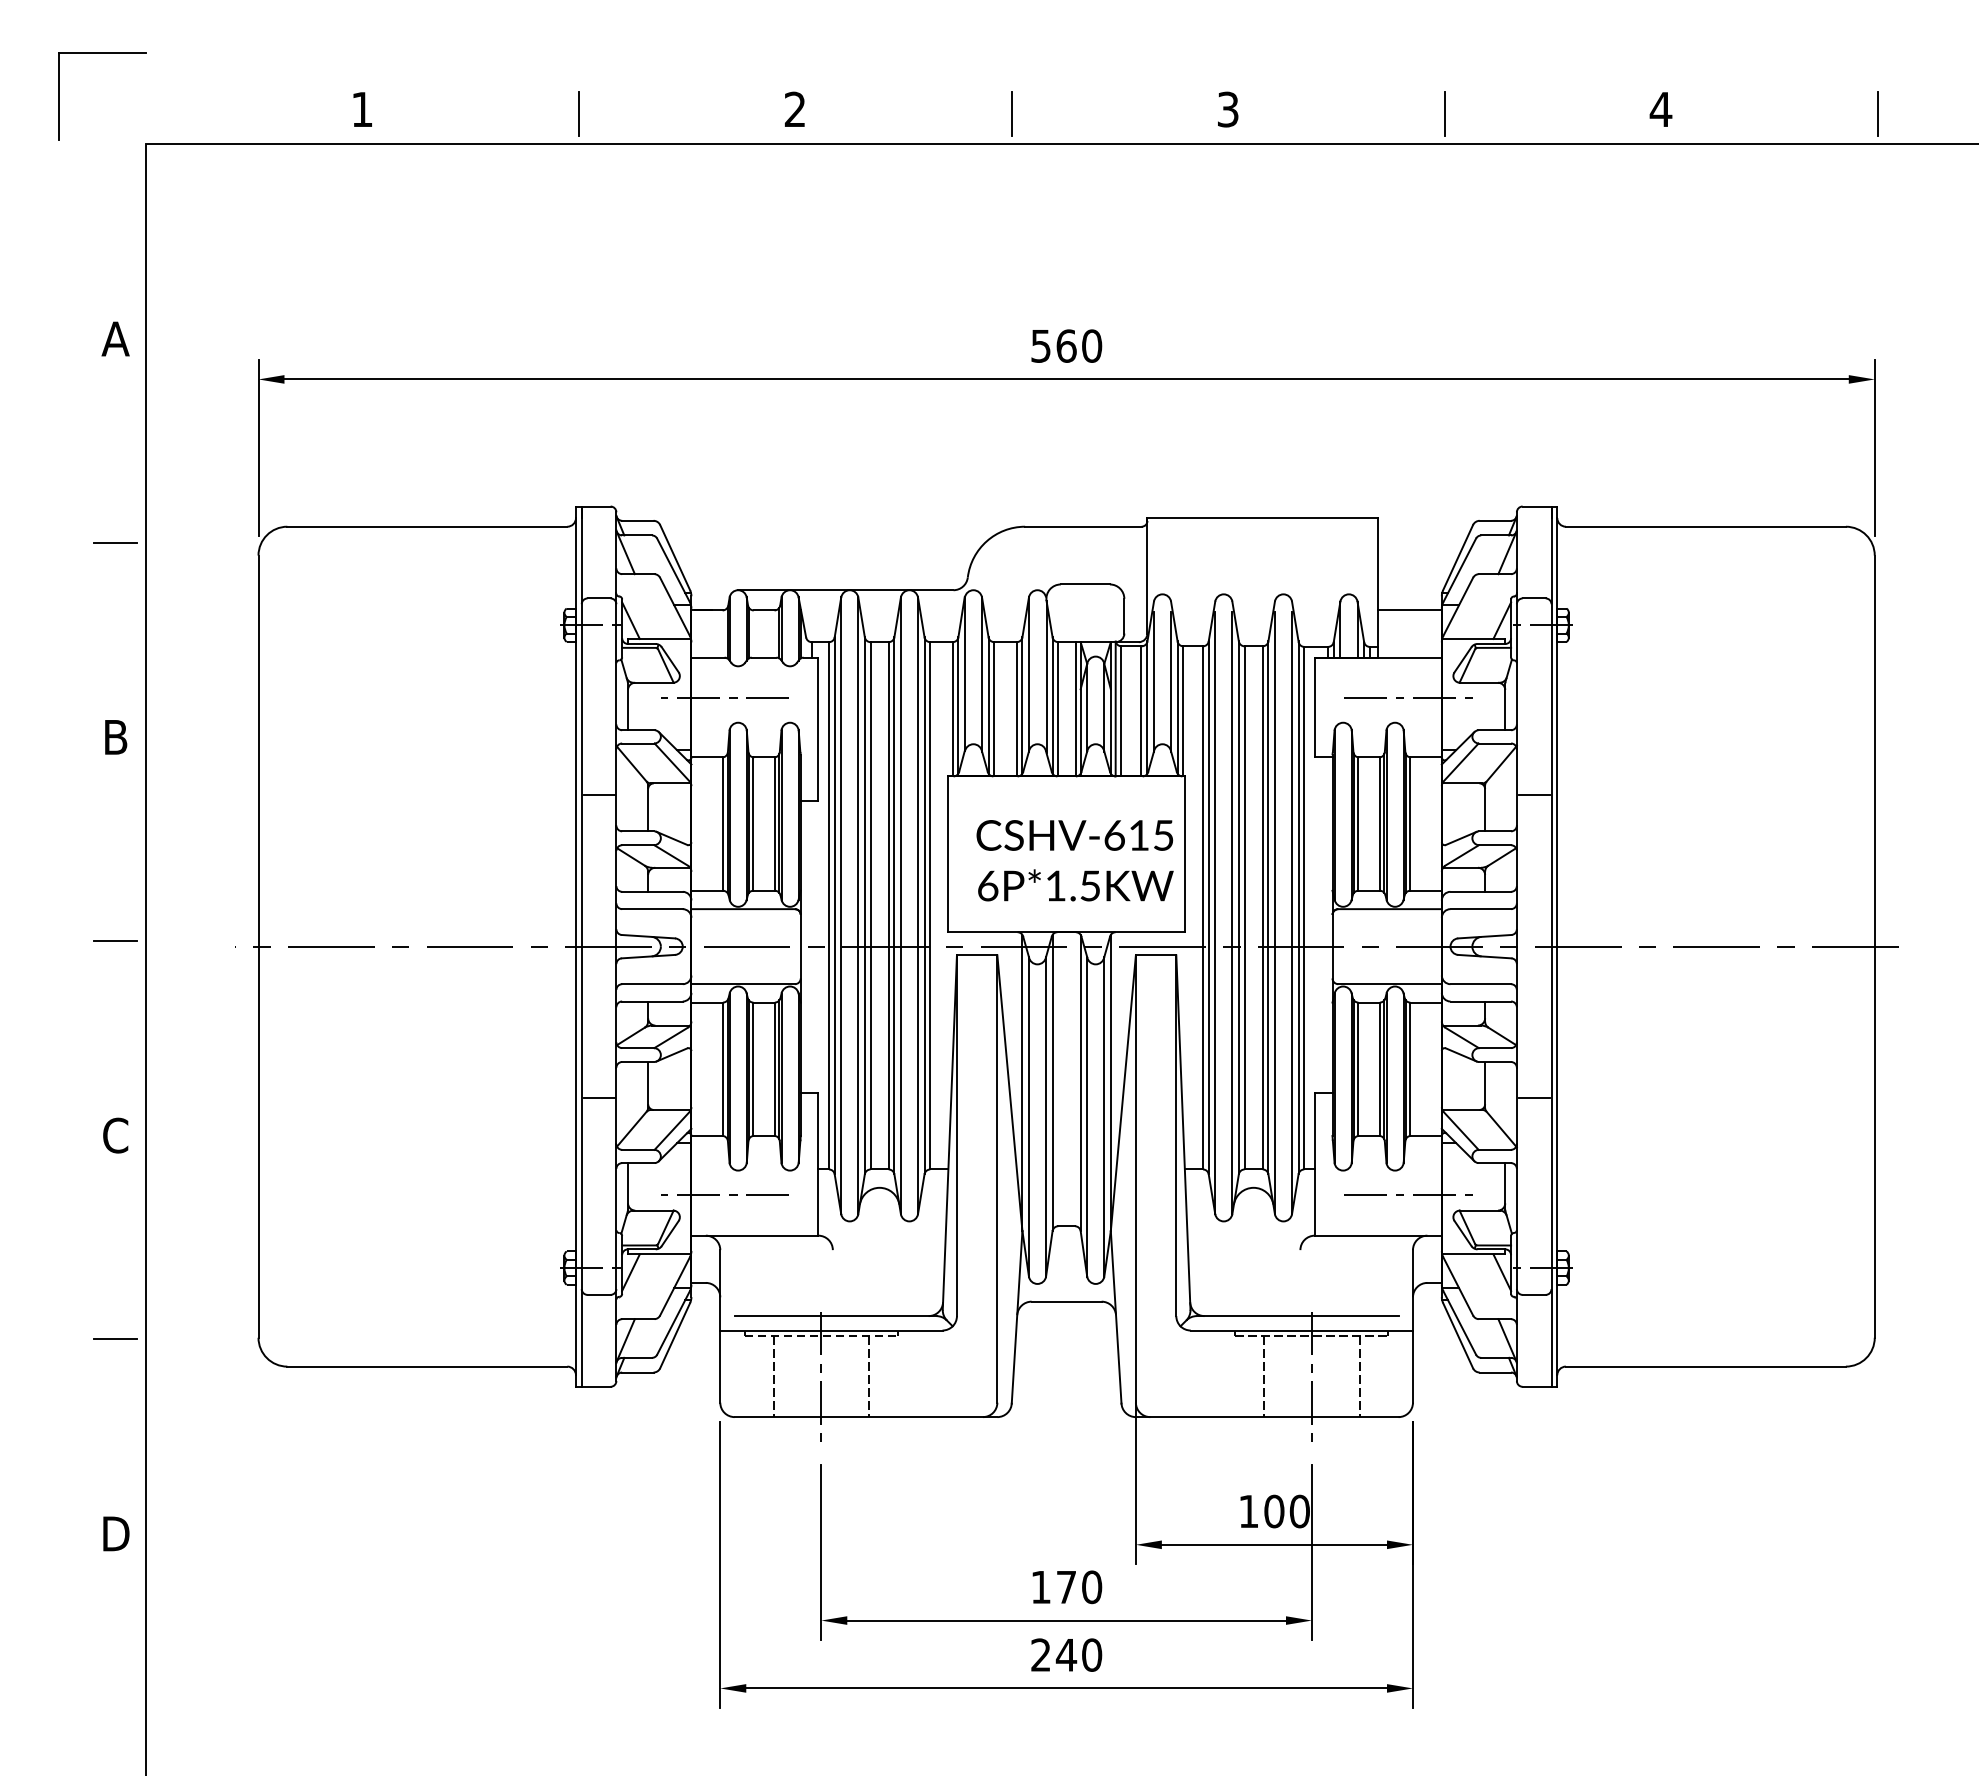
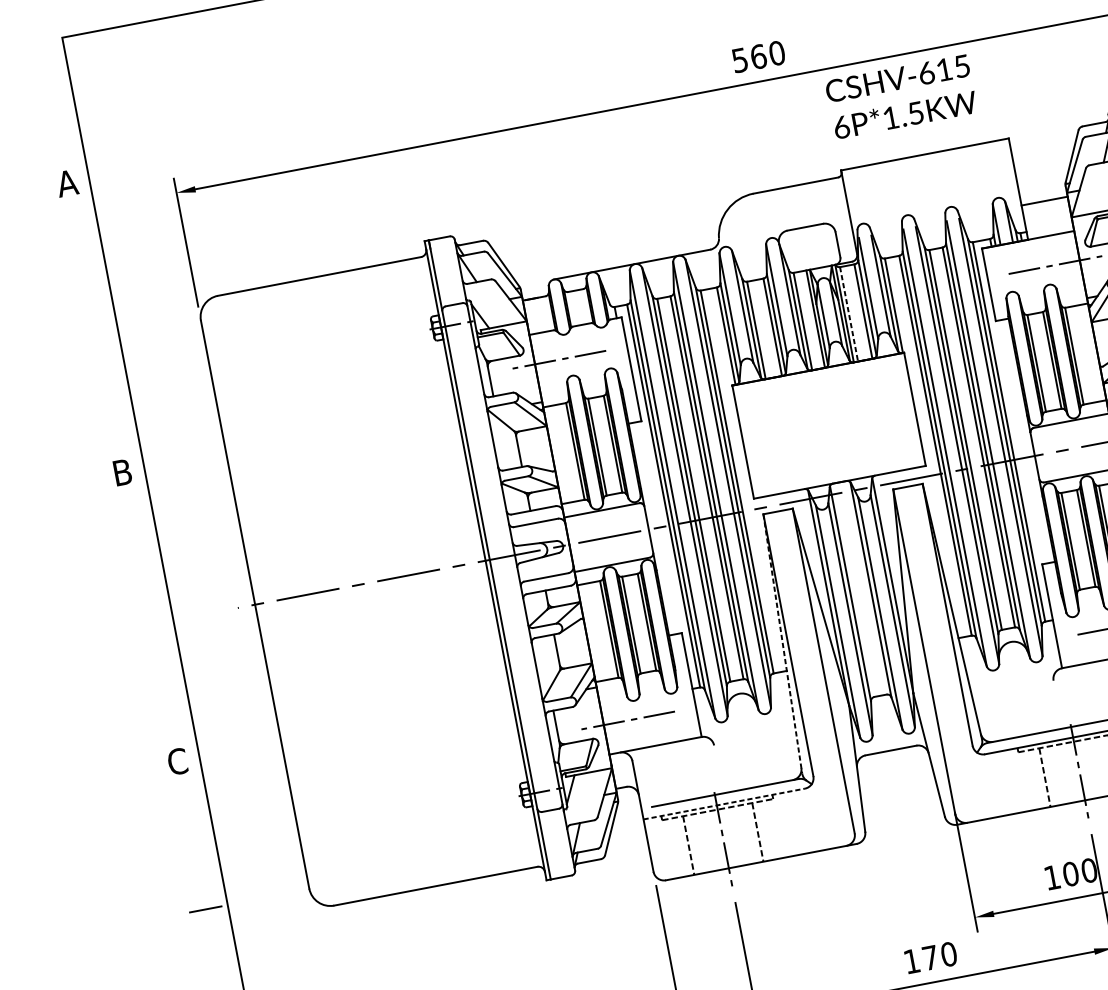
line: (115, 542) -> (95, 331), removed
line: (1121, 711) -> (849, 314), solid -> dashed
line: (598, 795) -> (481, 447), removed
text: (1074, 860) -> (900, 96), moved
line: (115, 940) -> (150, 620), removed
line: (598, 1097) -> (522, 667), removed
line: (949, 1133) -> (782, 644), solid -> dashed
line: (831, 1330) -> (724, 804), solid -> dashed

